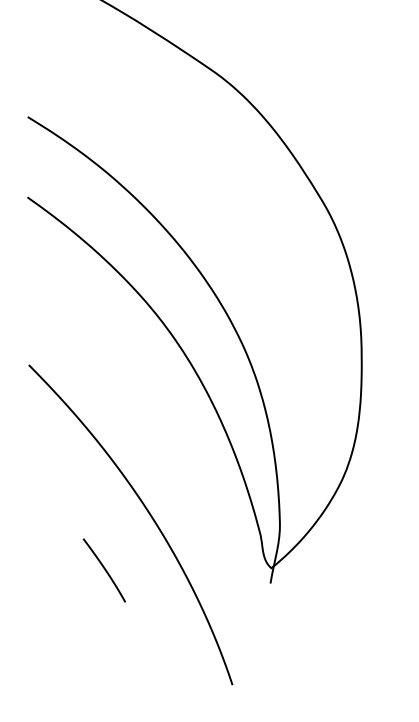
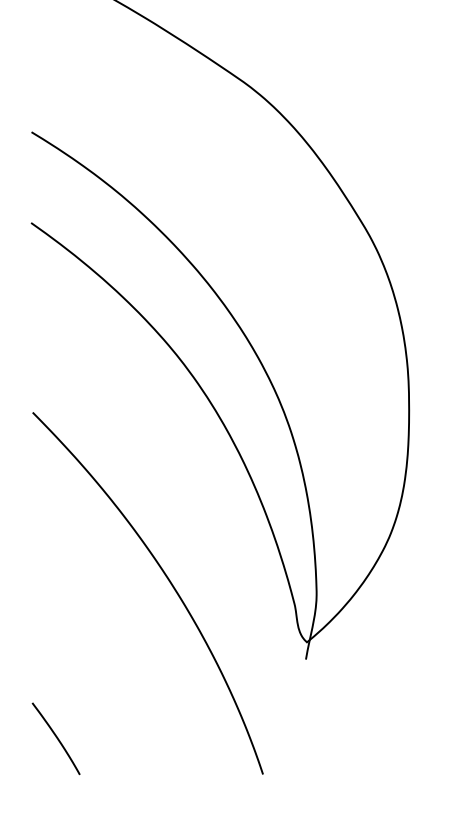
curve: (103, 569) -> (55, 737), moved

